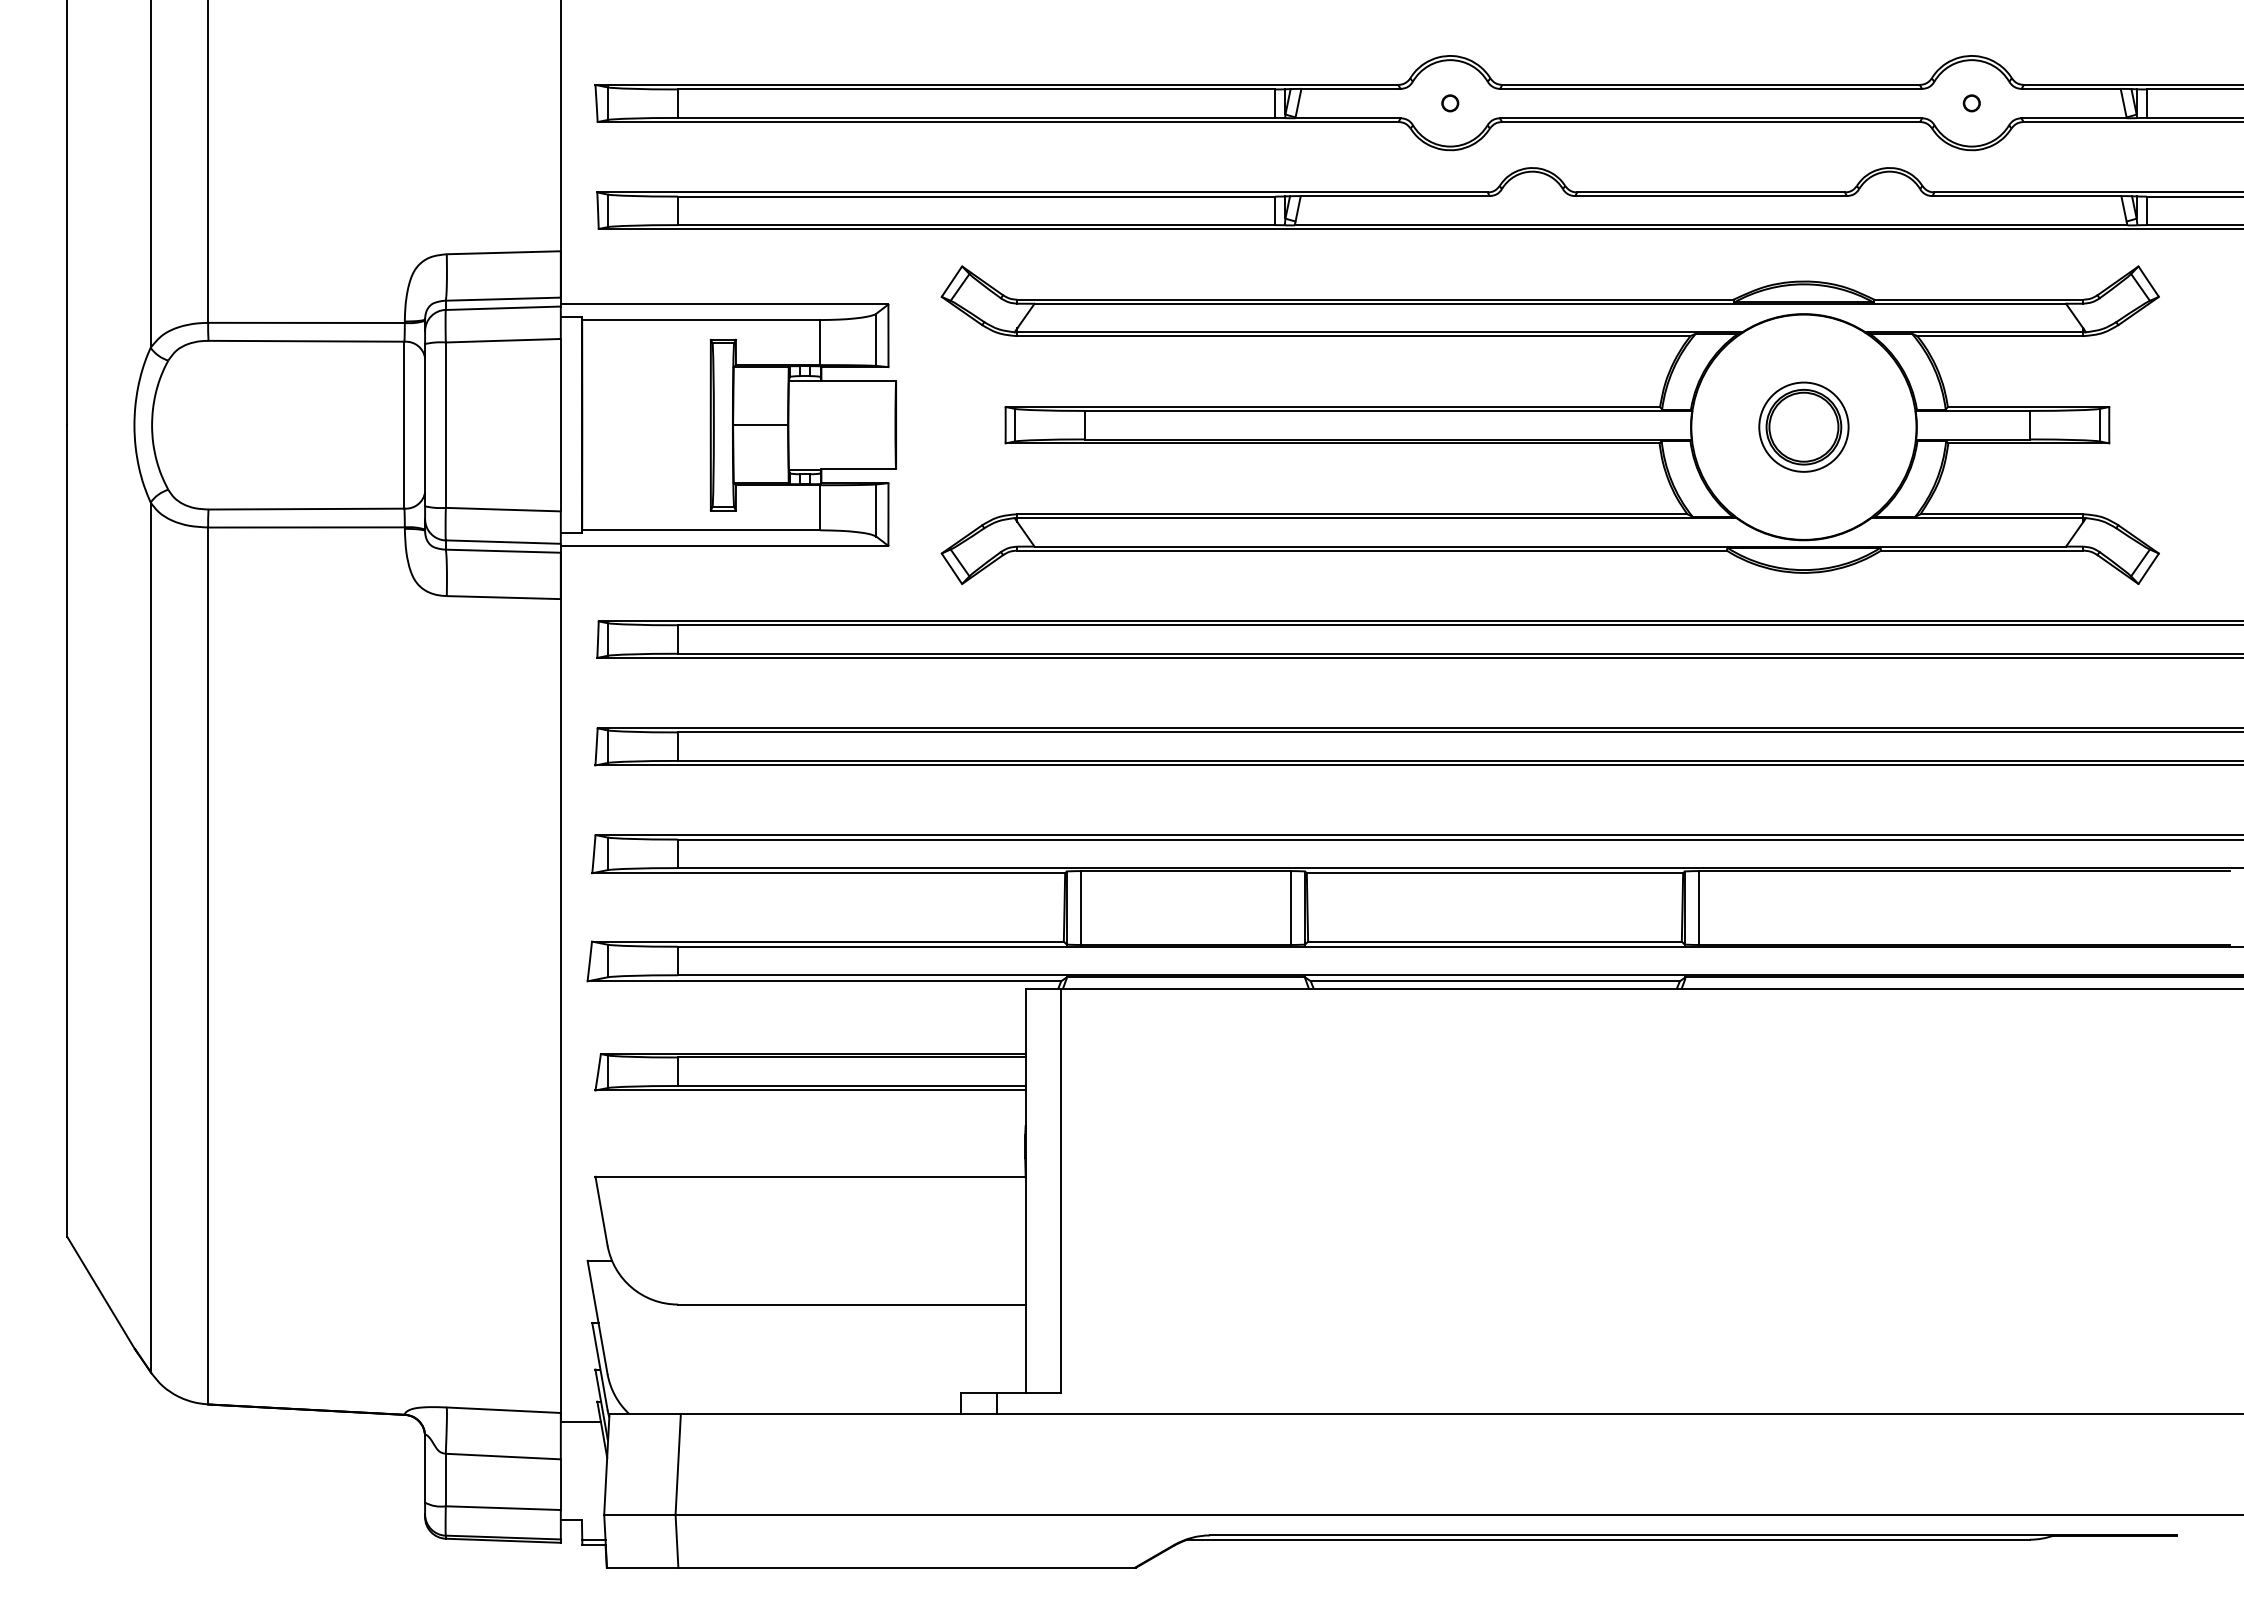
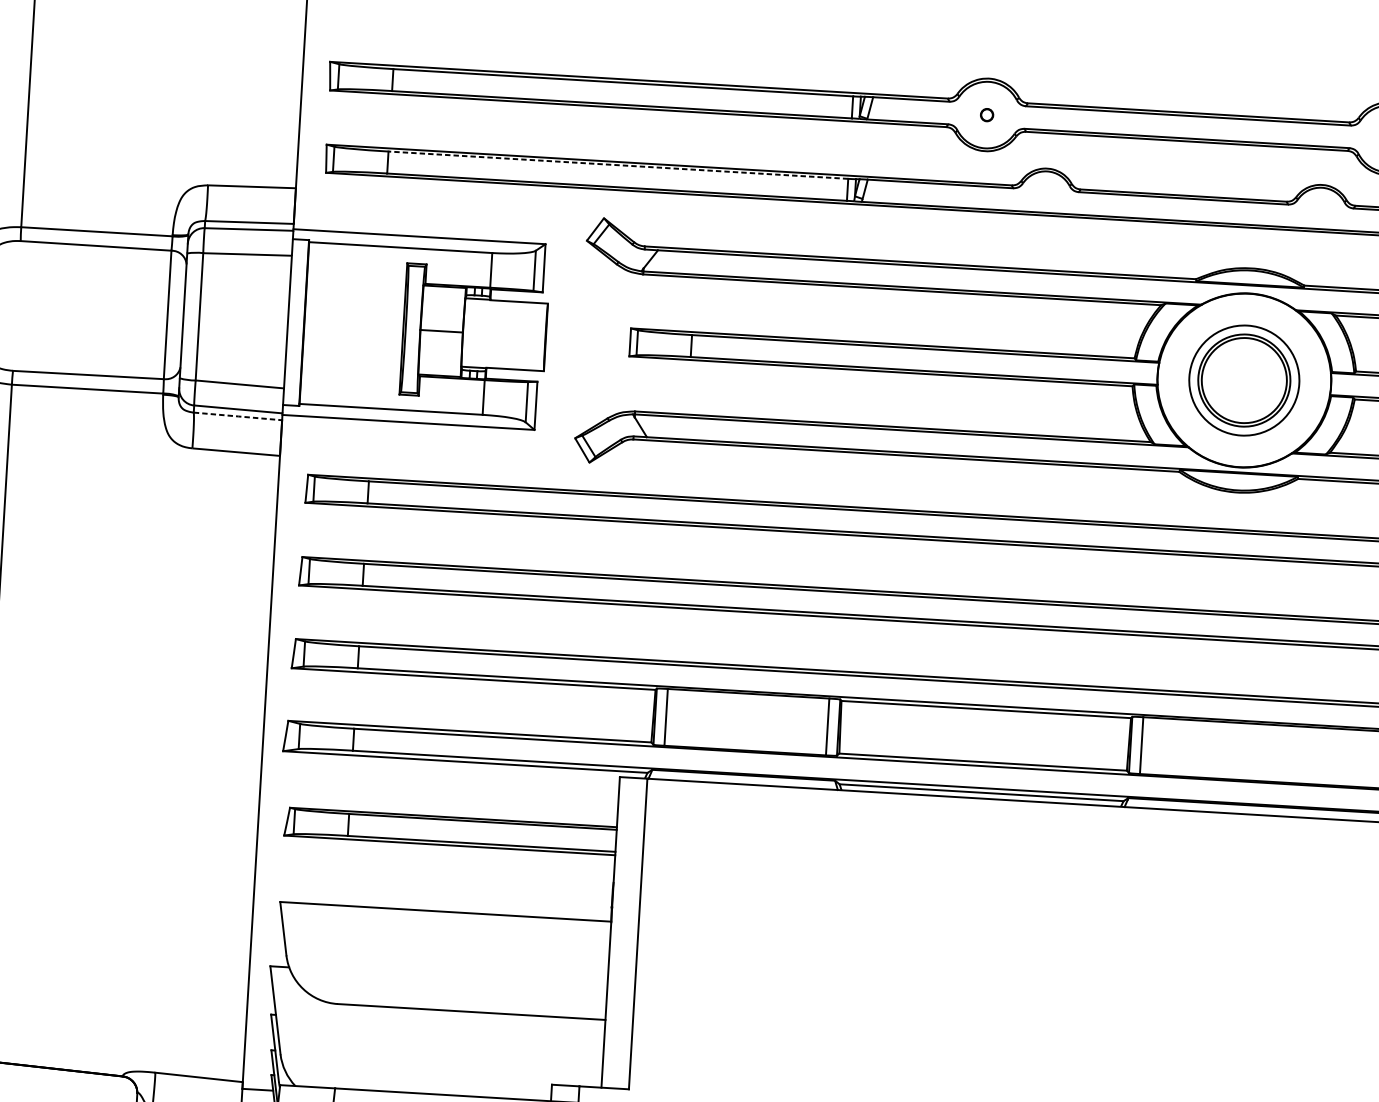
line: (976, 196) -> (618, 165), solid -> dashed
part: (1803, 426) -> (1244, 379), size x1.6
line: (504, 551) -> (238, 416), solid -> dashed

